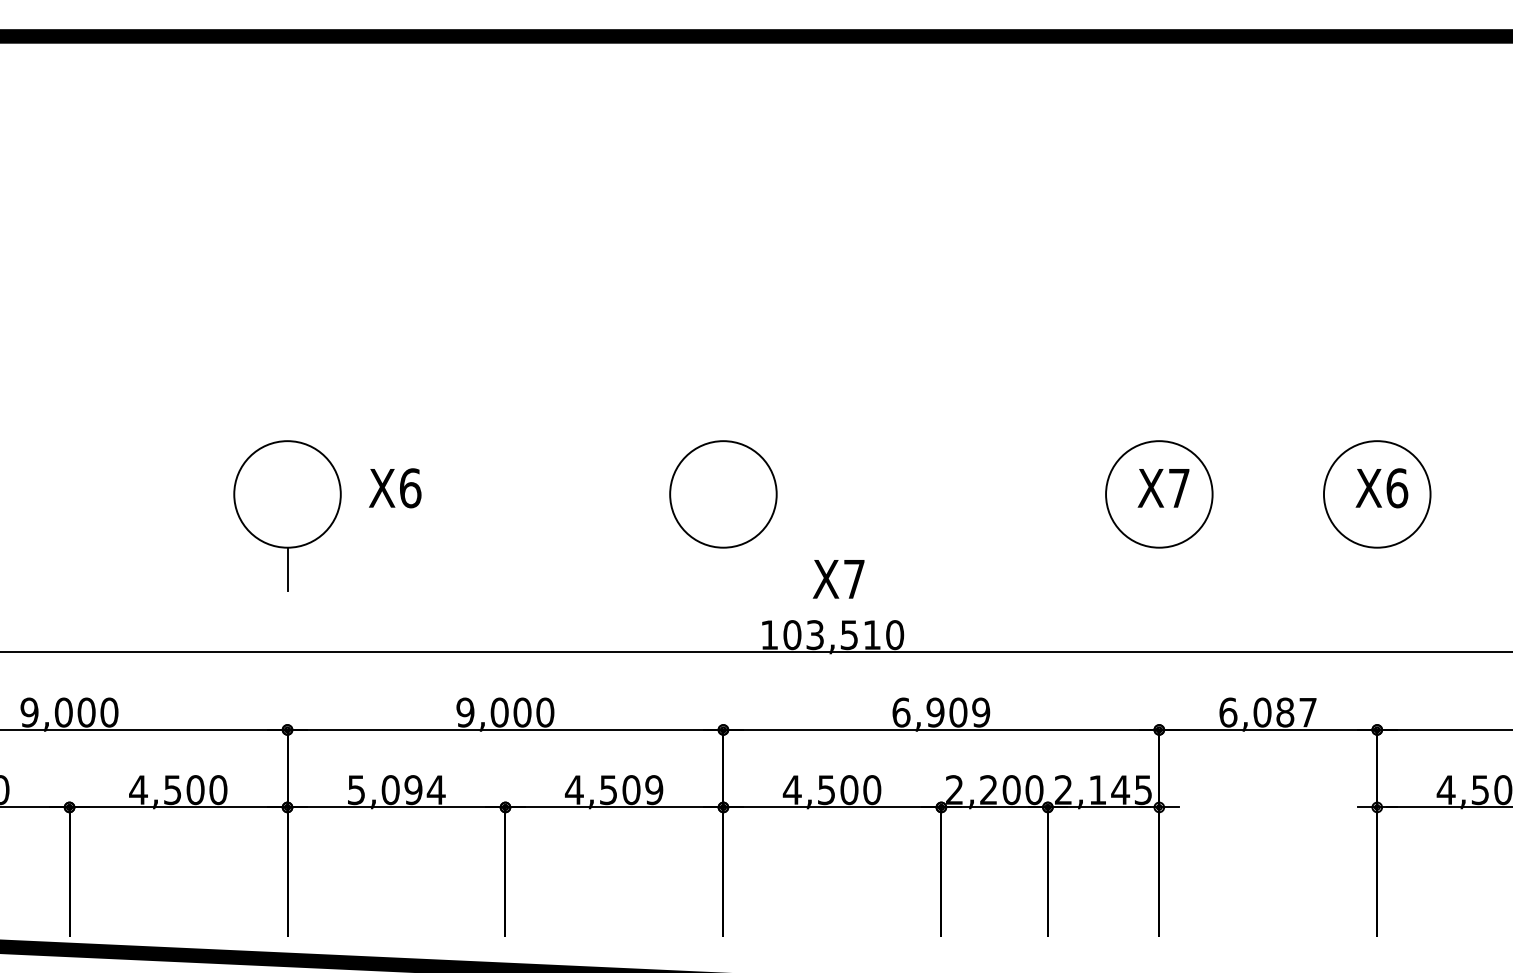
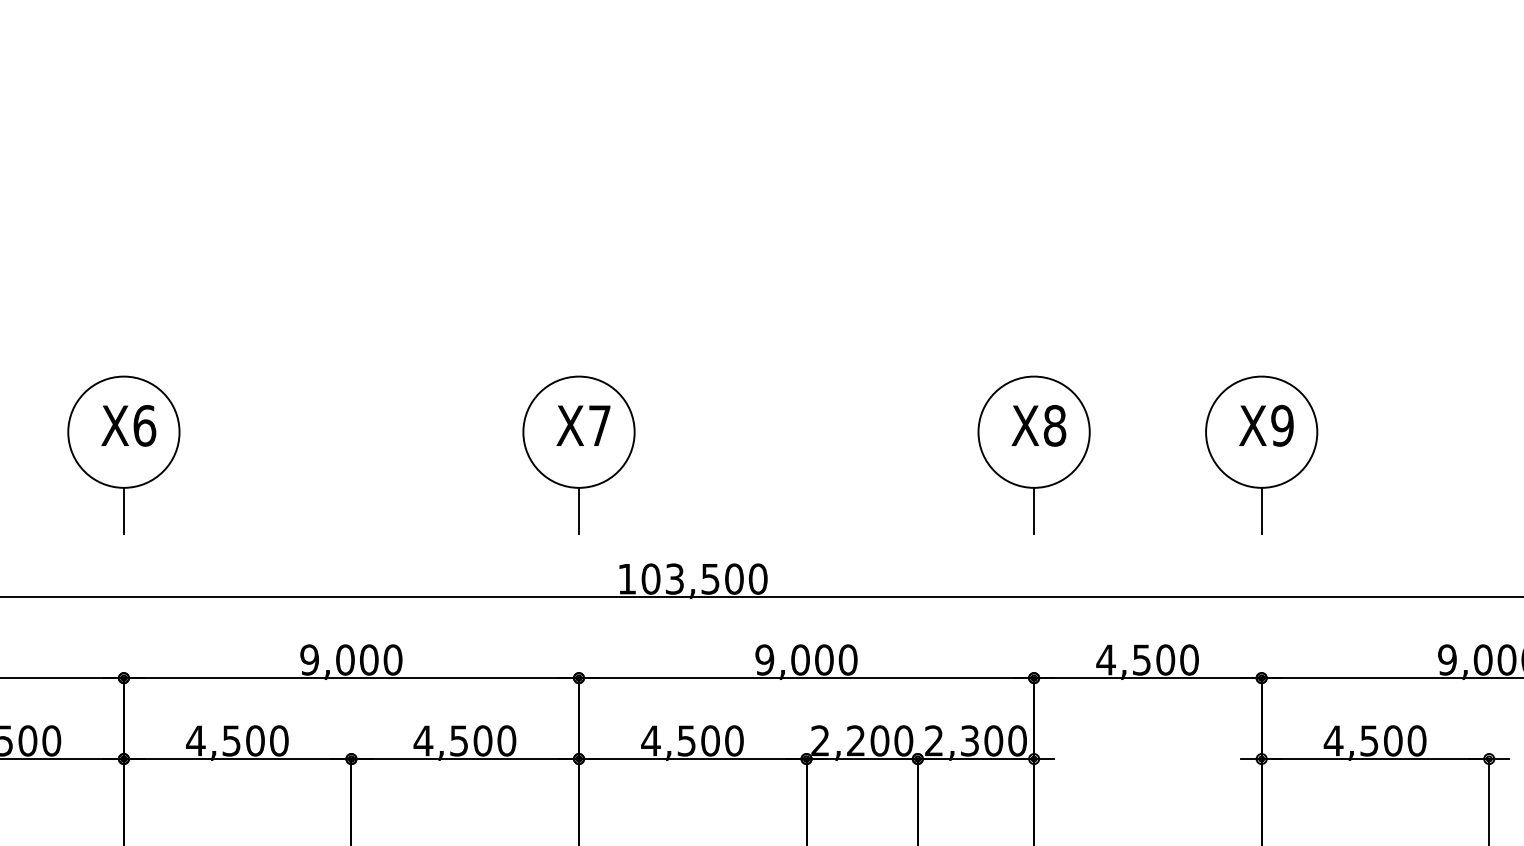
text: (395, 488) -> (129, 426), moved
text: (1179, 488) -> (1055, 426), X7 -> X8
text: (1397, 488) -> (1282, 426), X6 -> X9
line: (723, 569) -> (579, 510), added
line: (1159, 569) -> (1034, 510), added
line: (1377, 569) -> (1261, 510), added
text: (838, 579) -> (583, 426), moved
text: (872, 635) -> (734, 579), 103,510 -> 103,500
text: (941, 712) -> (806, 659), 6,909 -> 9,000
text: (1267, 712) -> (1147, 659), 6,087 -> 4,500
text: (396, 790) -> (237, 741), 5,094 -> 4,500
text: (654, 790) -> (507, 741), 4,509 -> 4,500
text: (1120, 790) -> (993, 741), 2,145 -> 2,300

